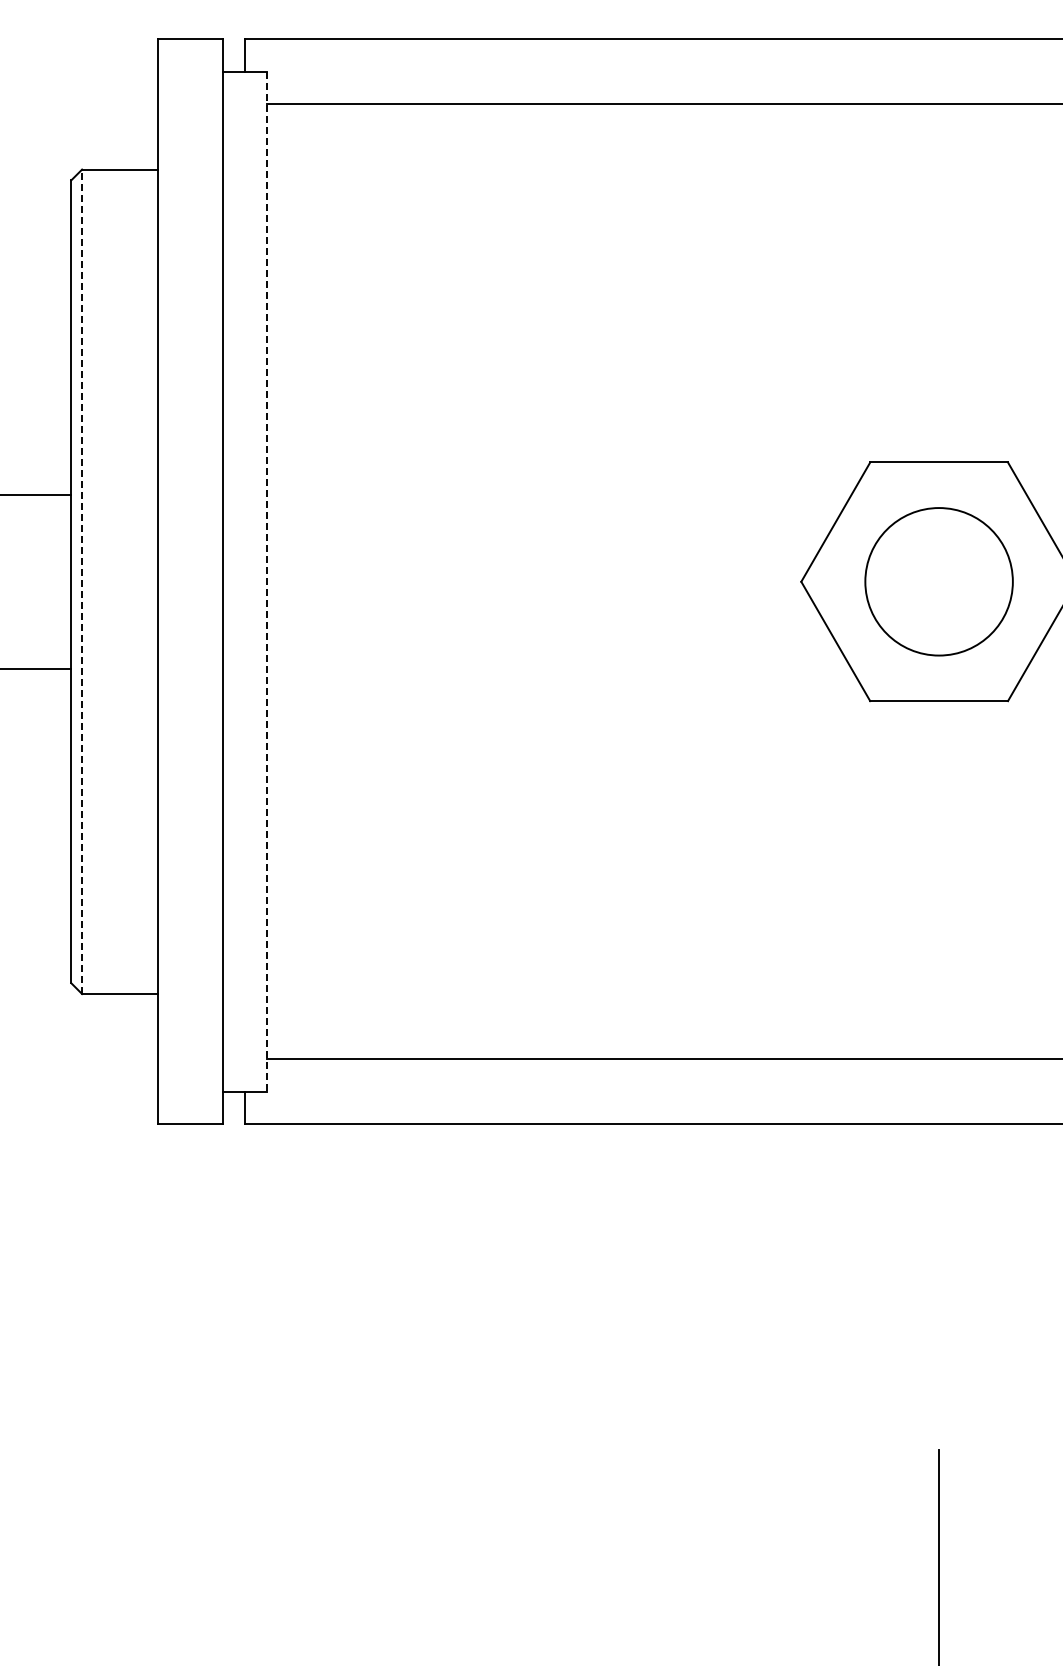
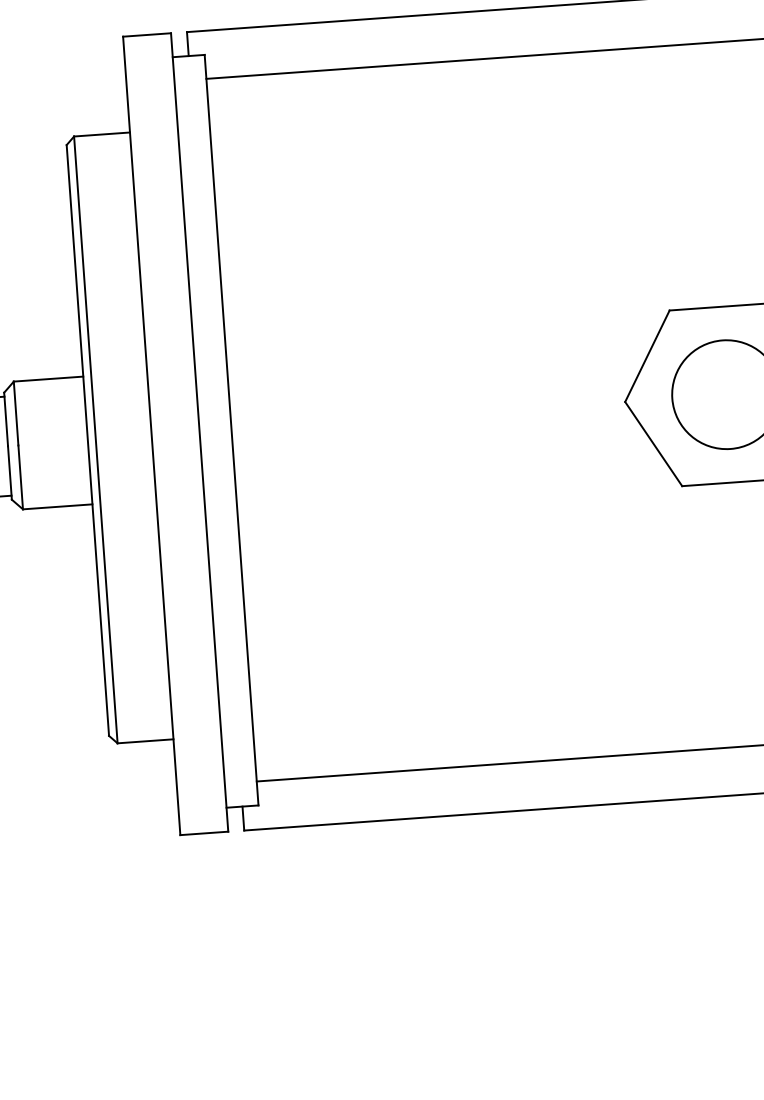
line: (82, 581) -> (96, 439), dashed -> solid
line: (266, 581) -> (231, 429), dashed -> solid

